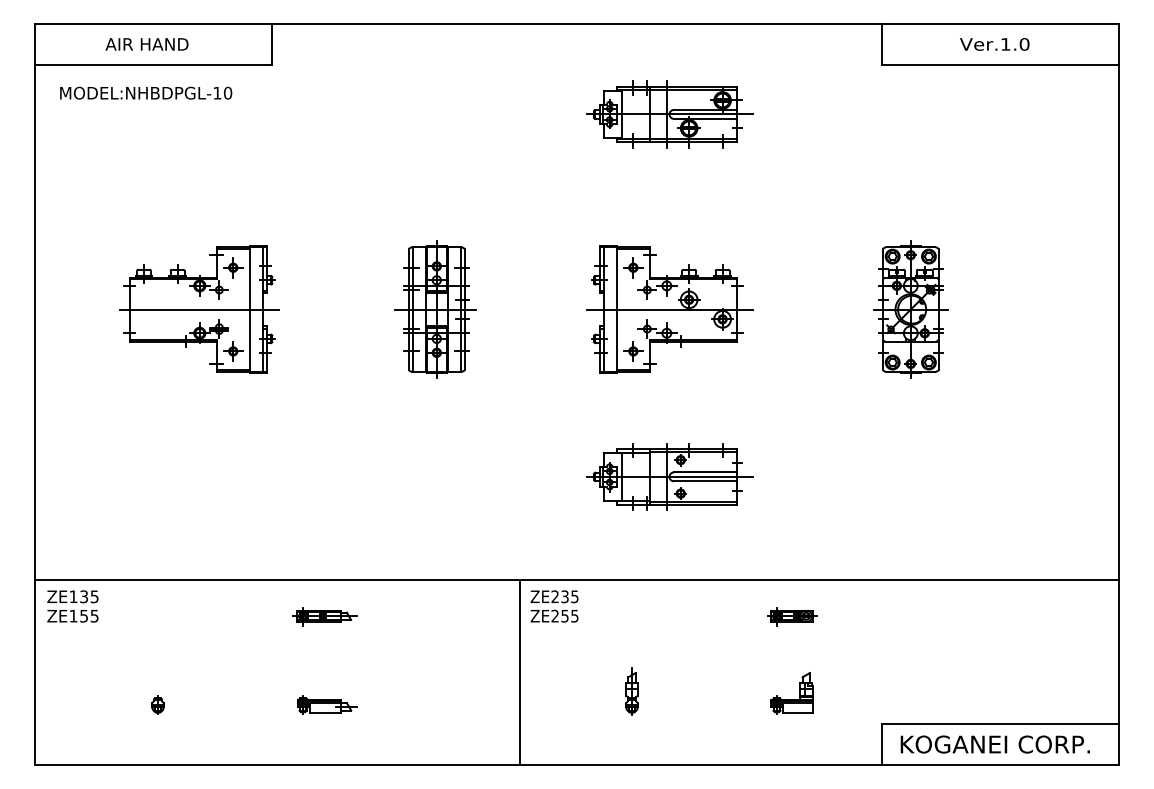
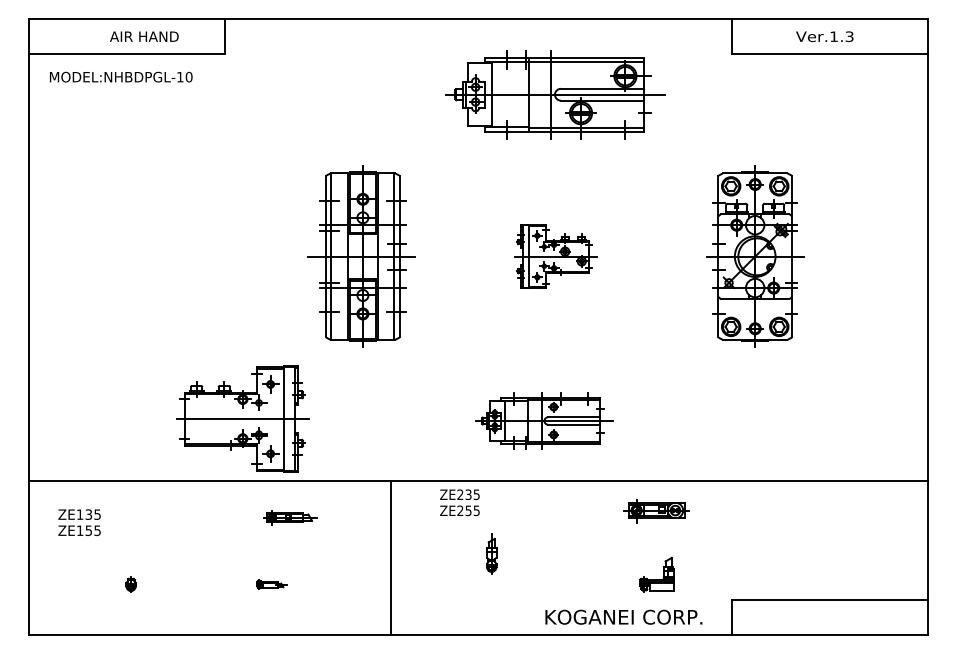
text: (146, 44) -> (143, 36), moved
text: (1024, 44) -> (849, 36), Ver.1.0 -> Ver.1.3
part: (669, 114) -> (555, 94), size x1.6
part: (199, 309) -> (242, 419), moved
part: (435, 309) -> (361, 256), size x1.6
part: (669, 309) -> (555, 256), size x0.6
part: (910, 309) -> (755, 256), size x1.6
part: (669, 476) -> (544, 420), moved
text: (72, 606) -> (79, 522), moved
part: (324, 616) -> (289, 517), moved
part: (792, 616) -> (657, 511), size x1.6
line: (519, 672) -> (391, 557), moved
part: (631, 691) -> (491, 554), moved
part: (327, 704) -> (271, 584), size x0.6
text: (994, 744) -> (623, 617), moved

